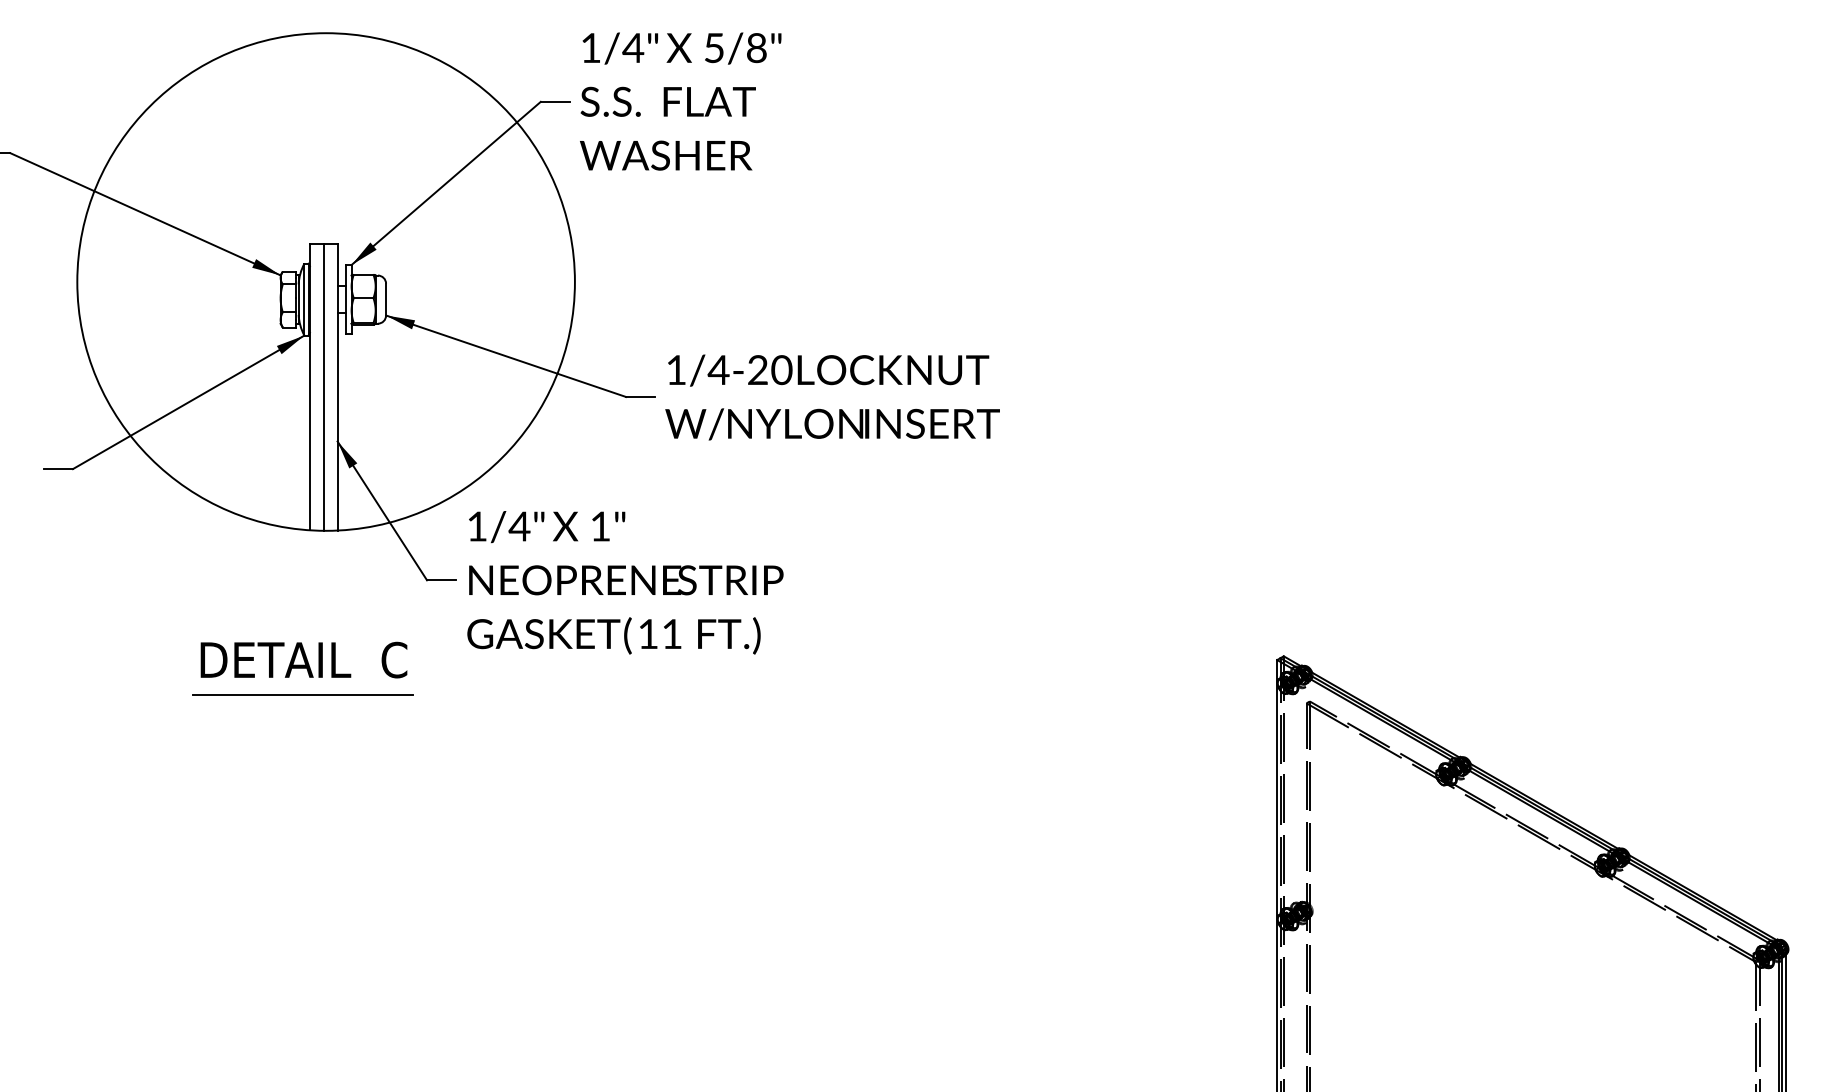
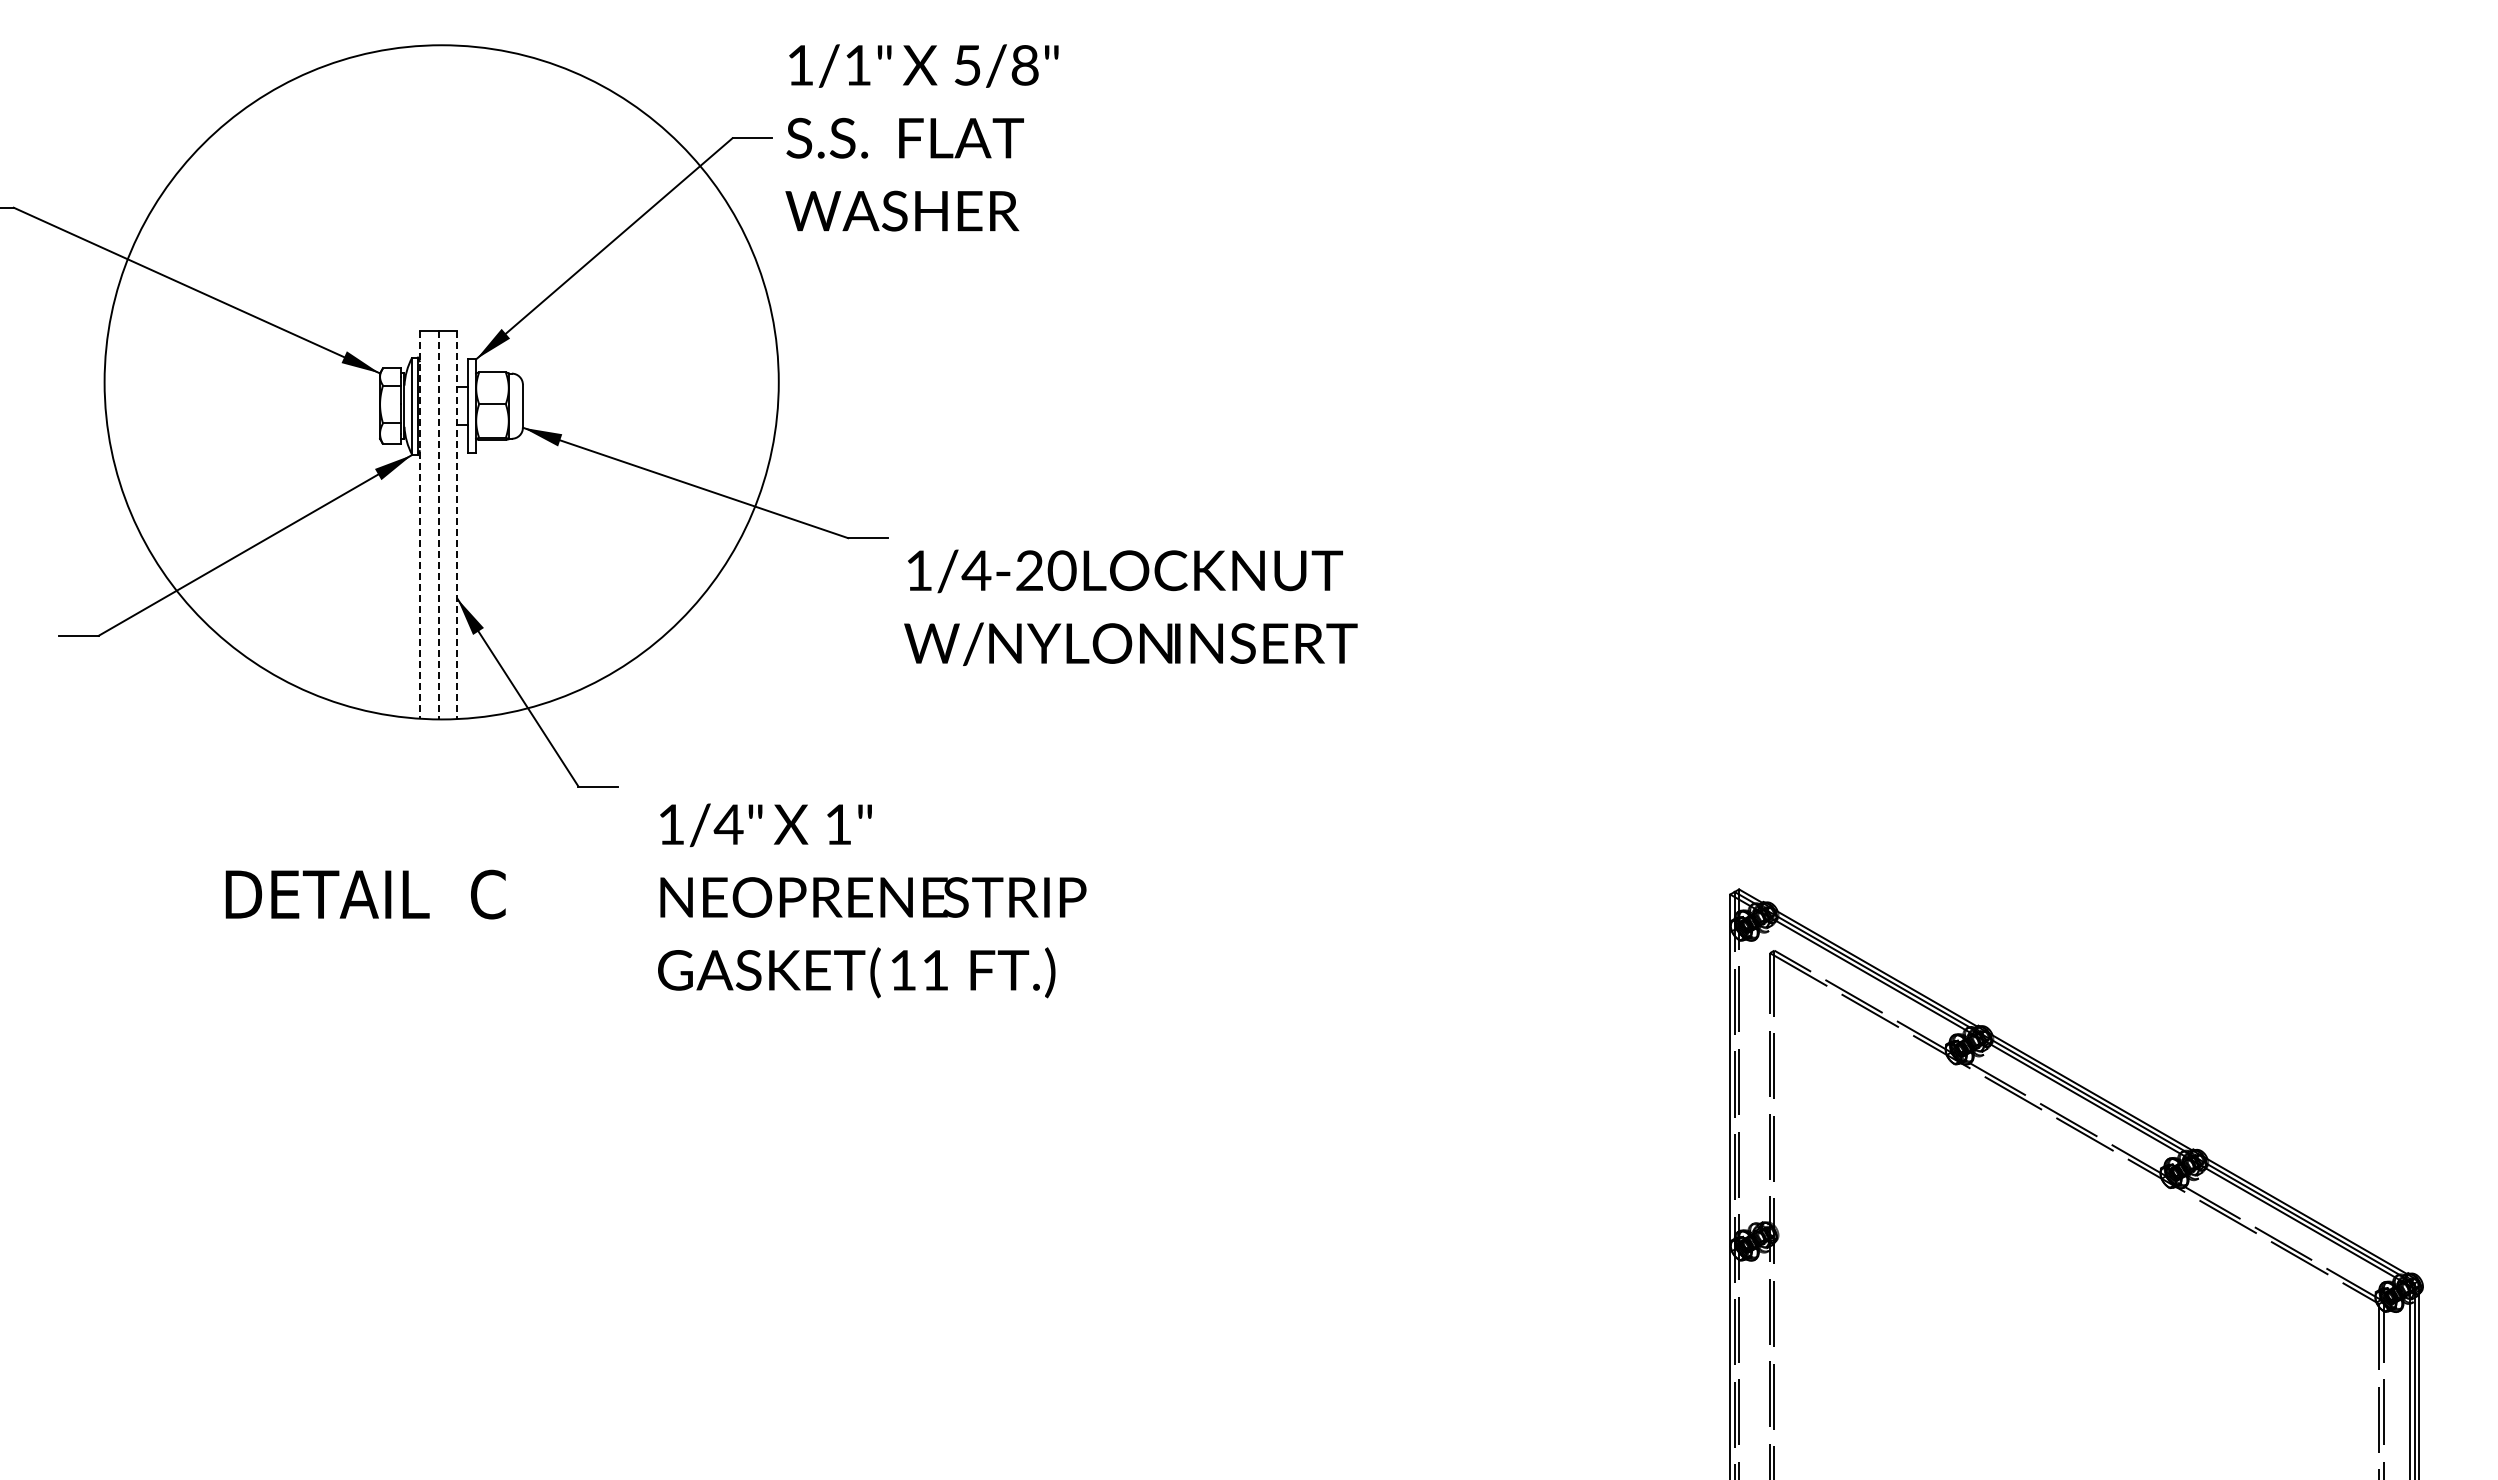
text: (633, 48) -> (857, 65), 1/4" -> 1/1"
line: (309, 387) -> (419, 525), solid -> dashed
line: (323, 387) -> (438, 525), solid -> dashed
line: (337, 387) -> (457, 525), solid -> dashed
text: (832, 397) -> (1130, 607), moved
text: (625, 582) -> (872, 900), moved
text: (303, 660) -> (365, 894), moved
line: (302, 694) -> (409, 941), removed

